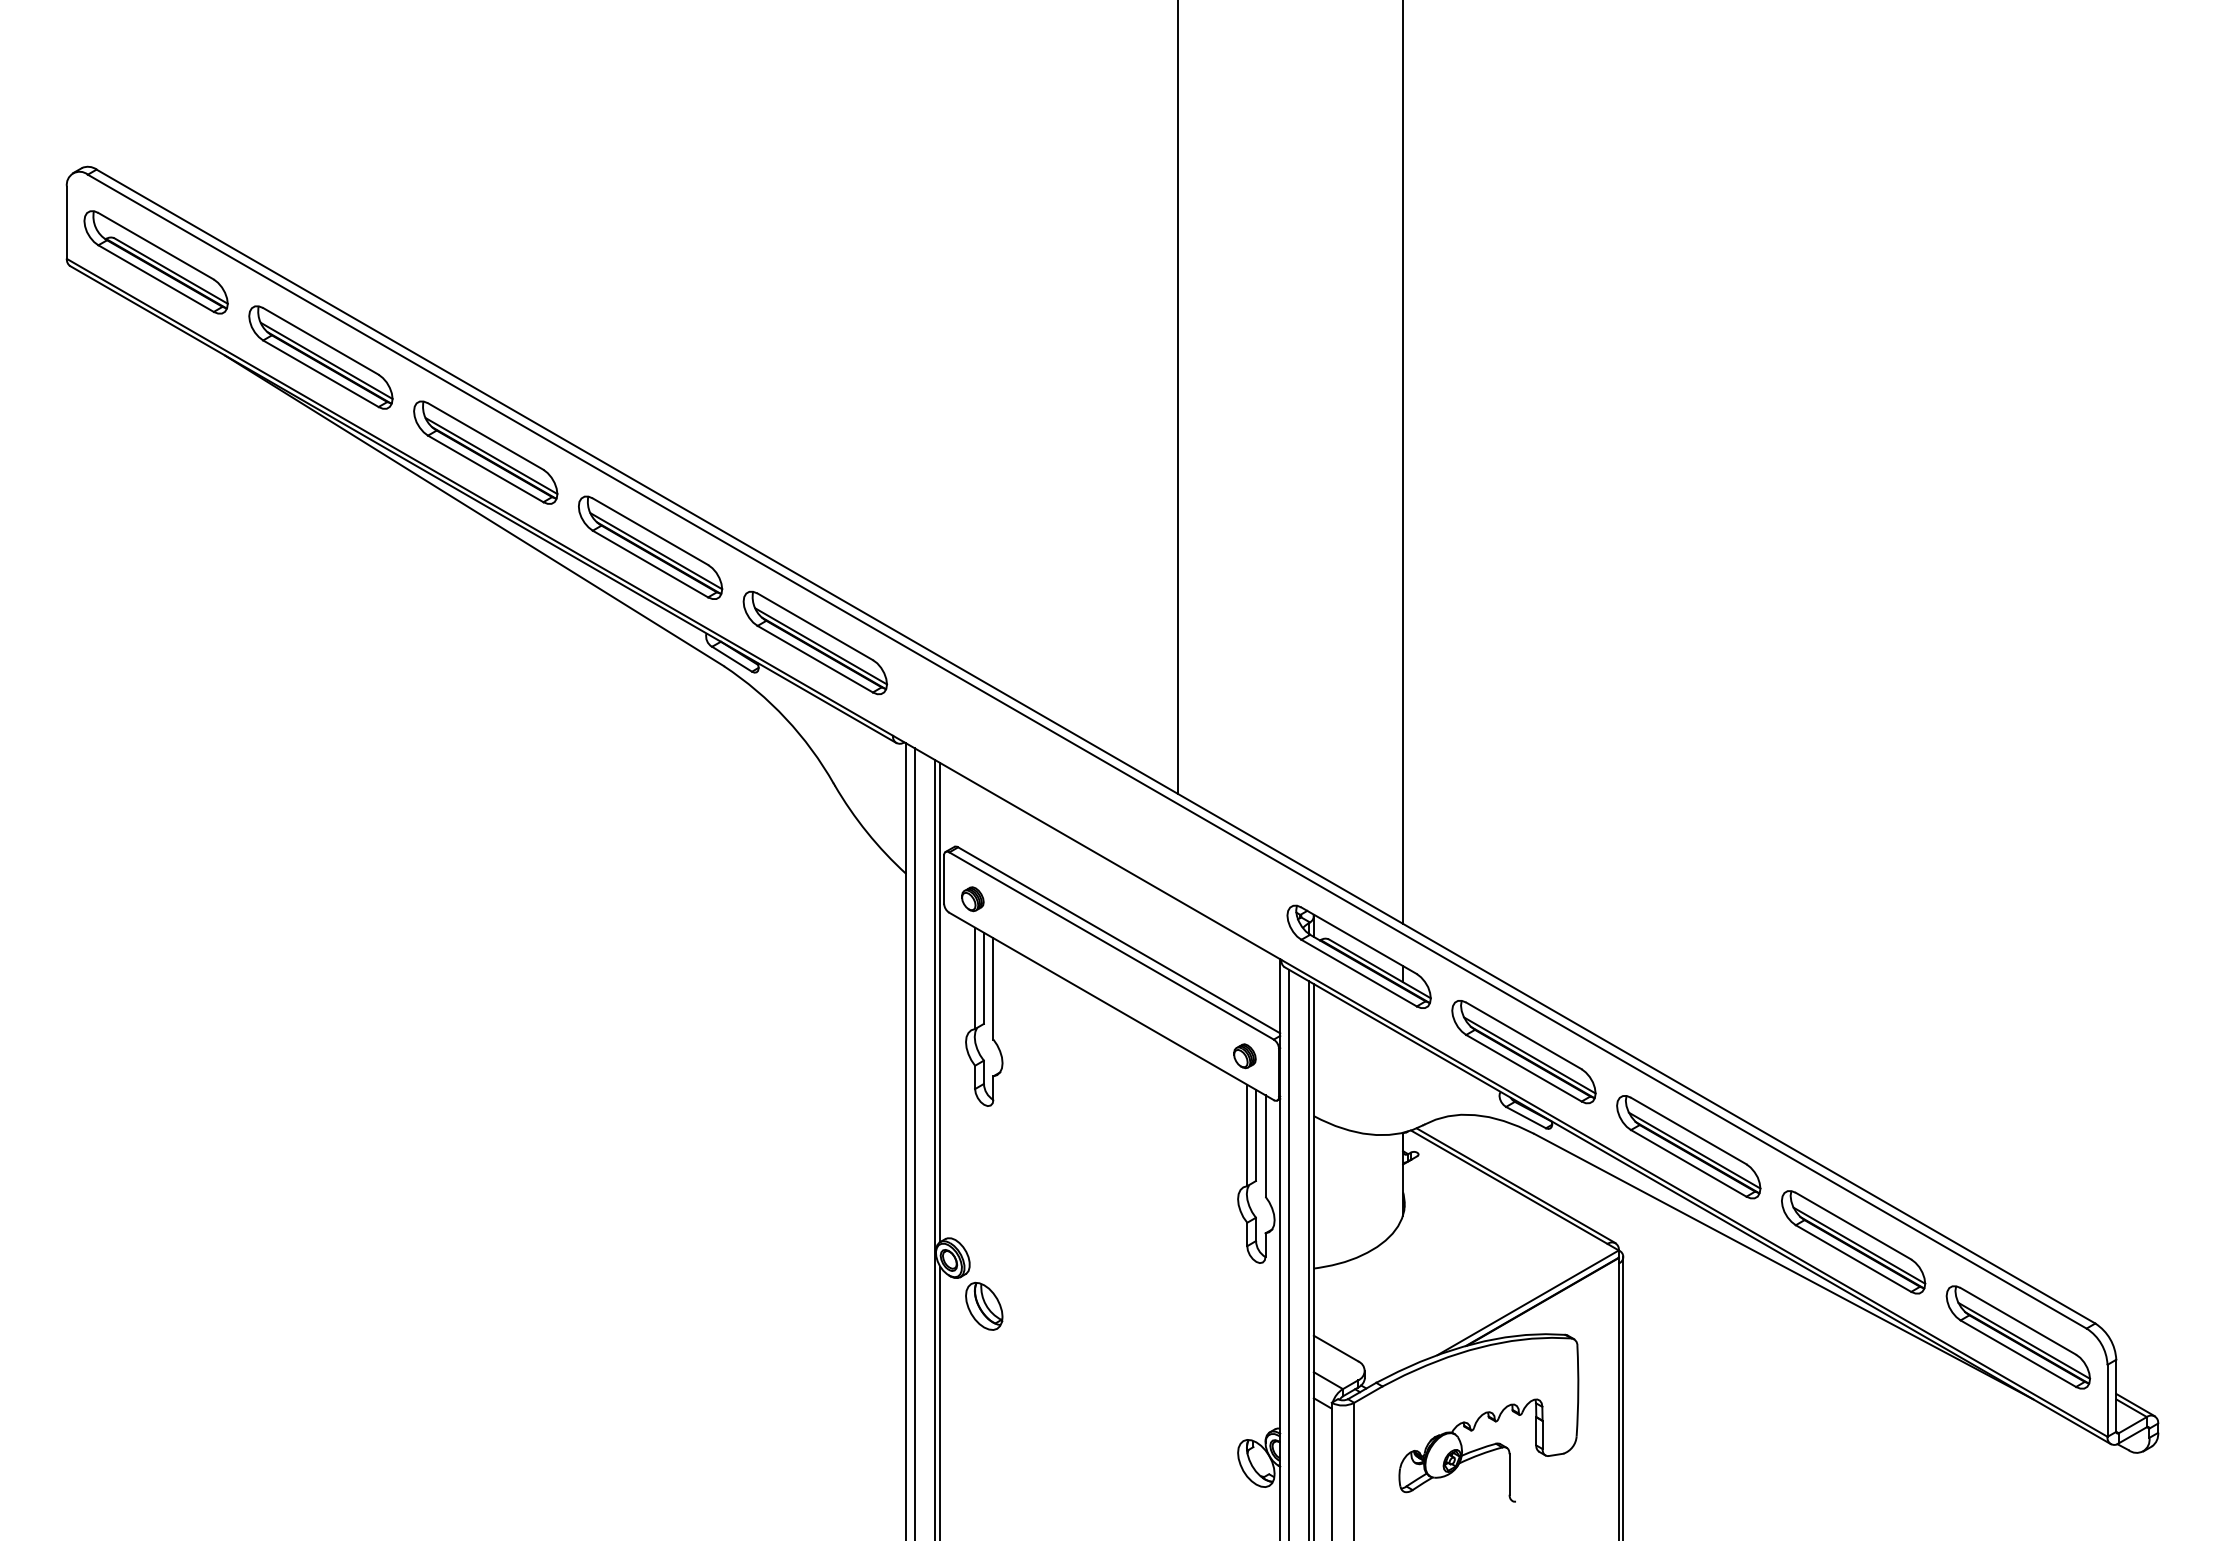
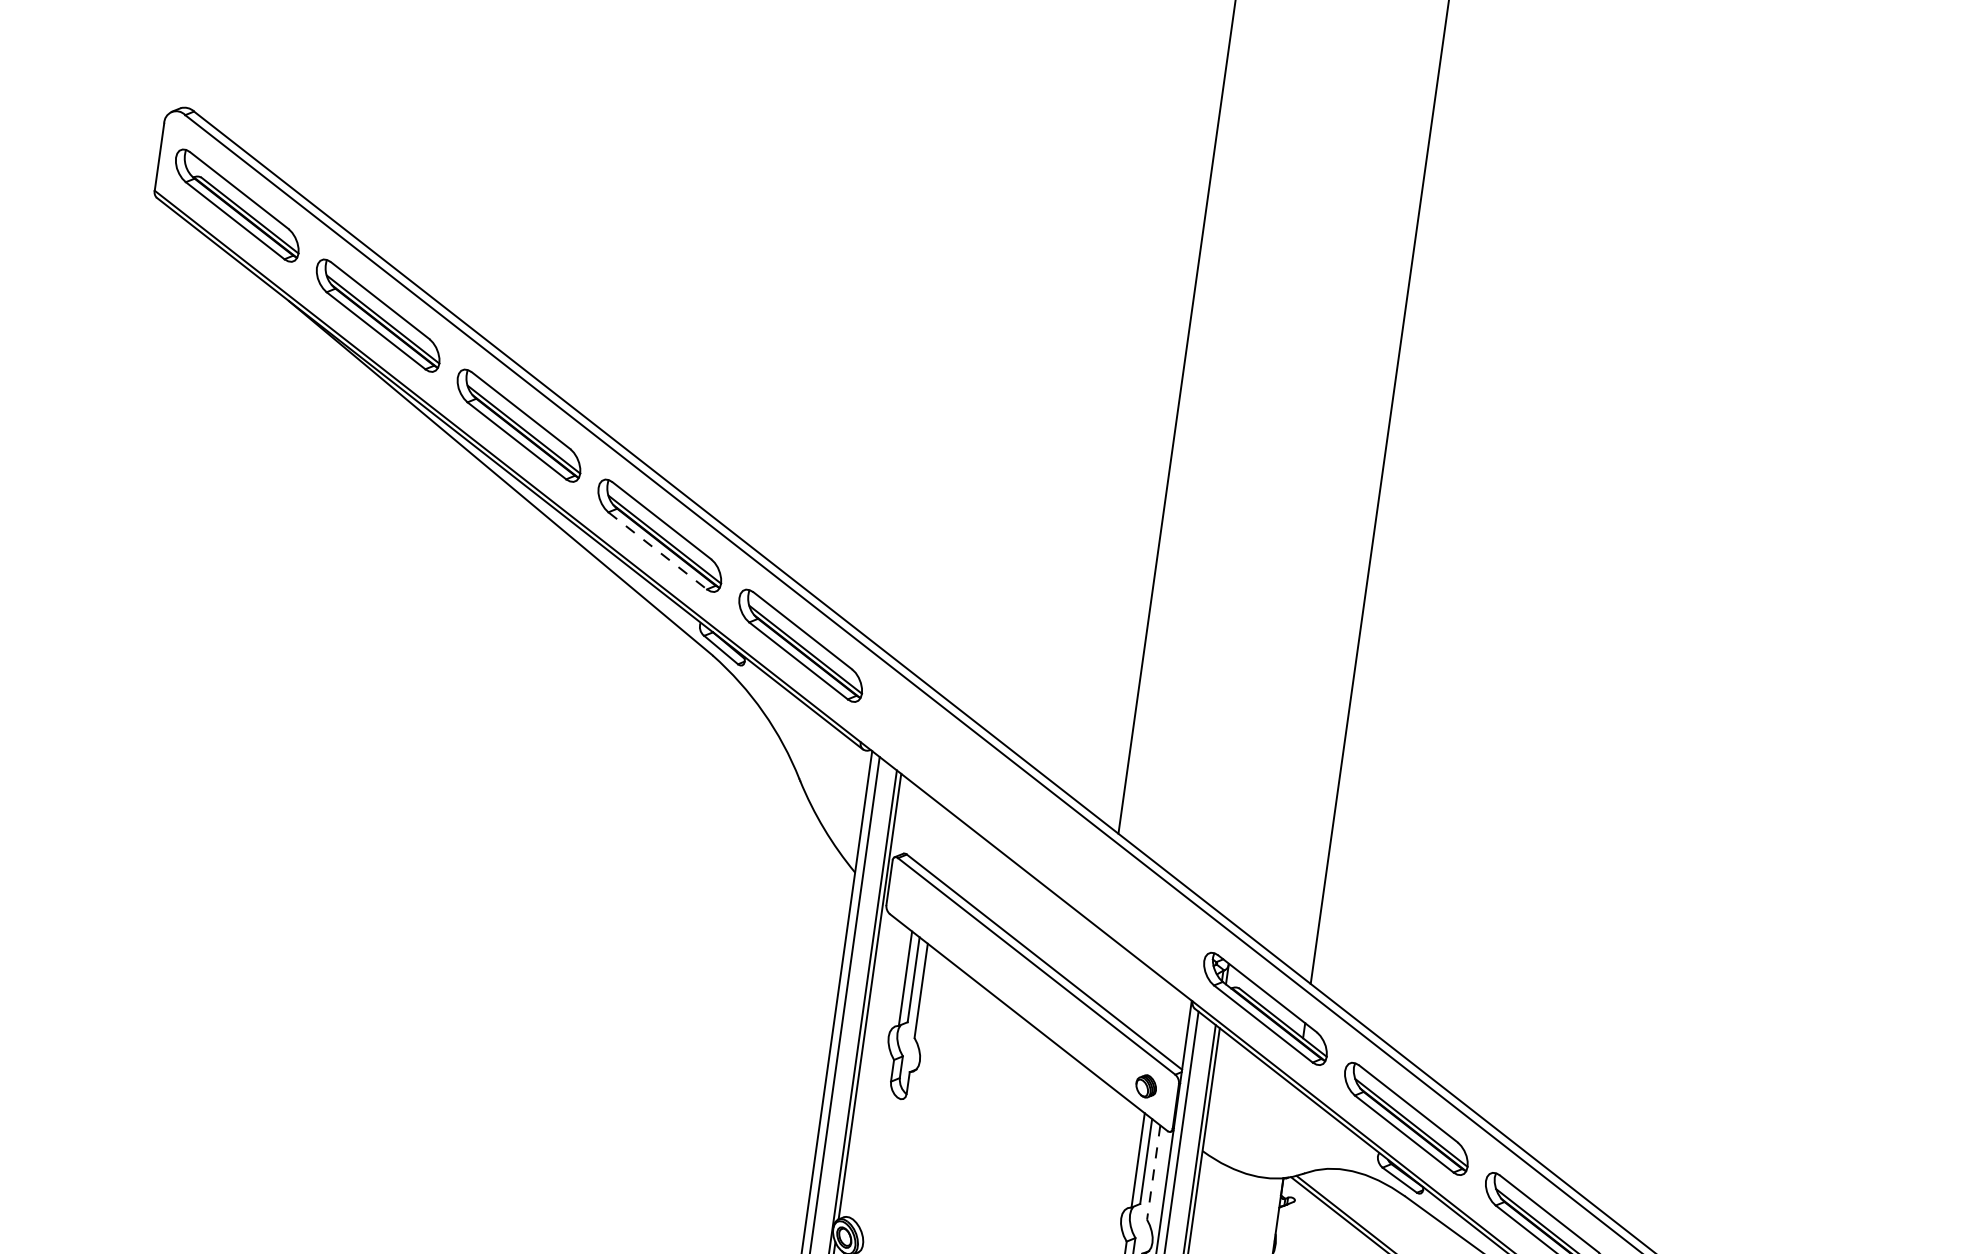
line: (650, 564) -> (657, 551), solid -> dashed
part: (972, 899) -> (913, 904), removed
line: (1265, 1145) -> (1153, 1172), solid -> dashed

